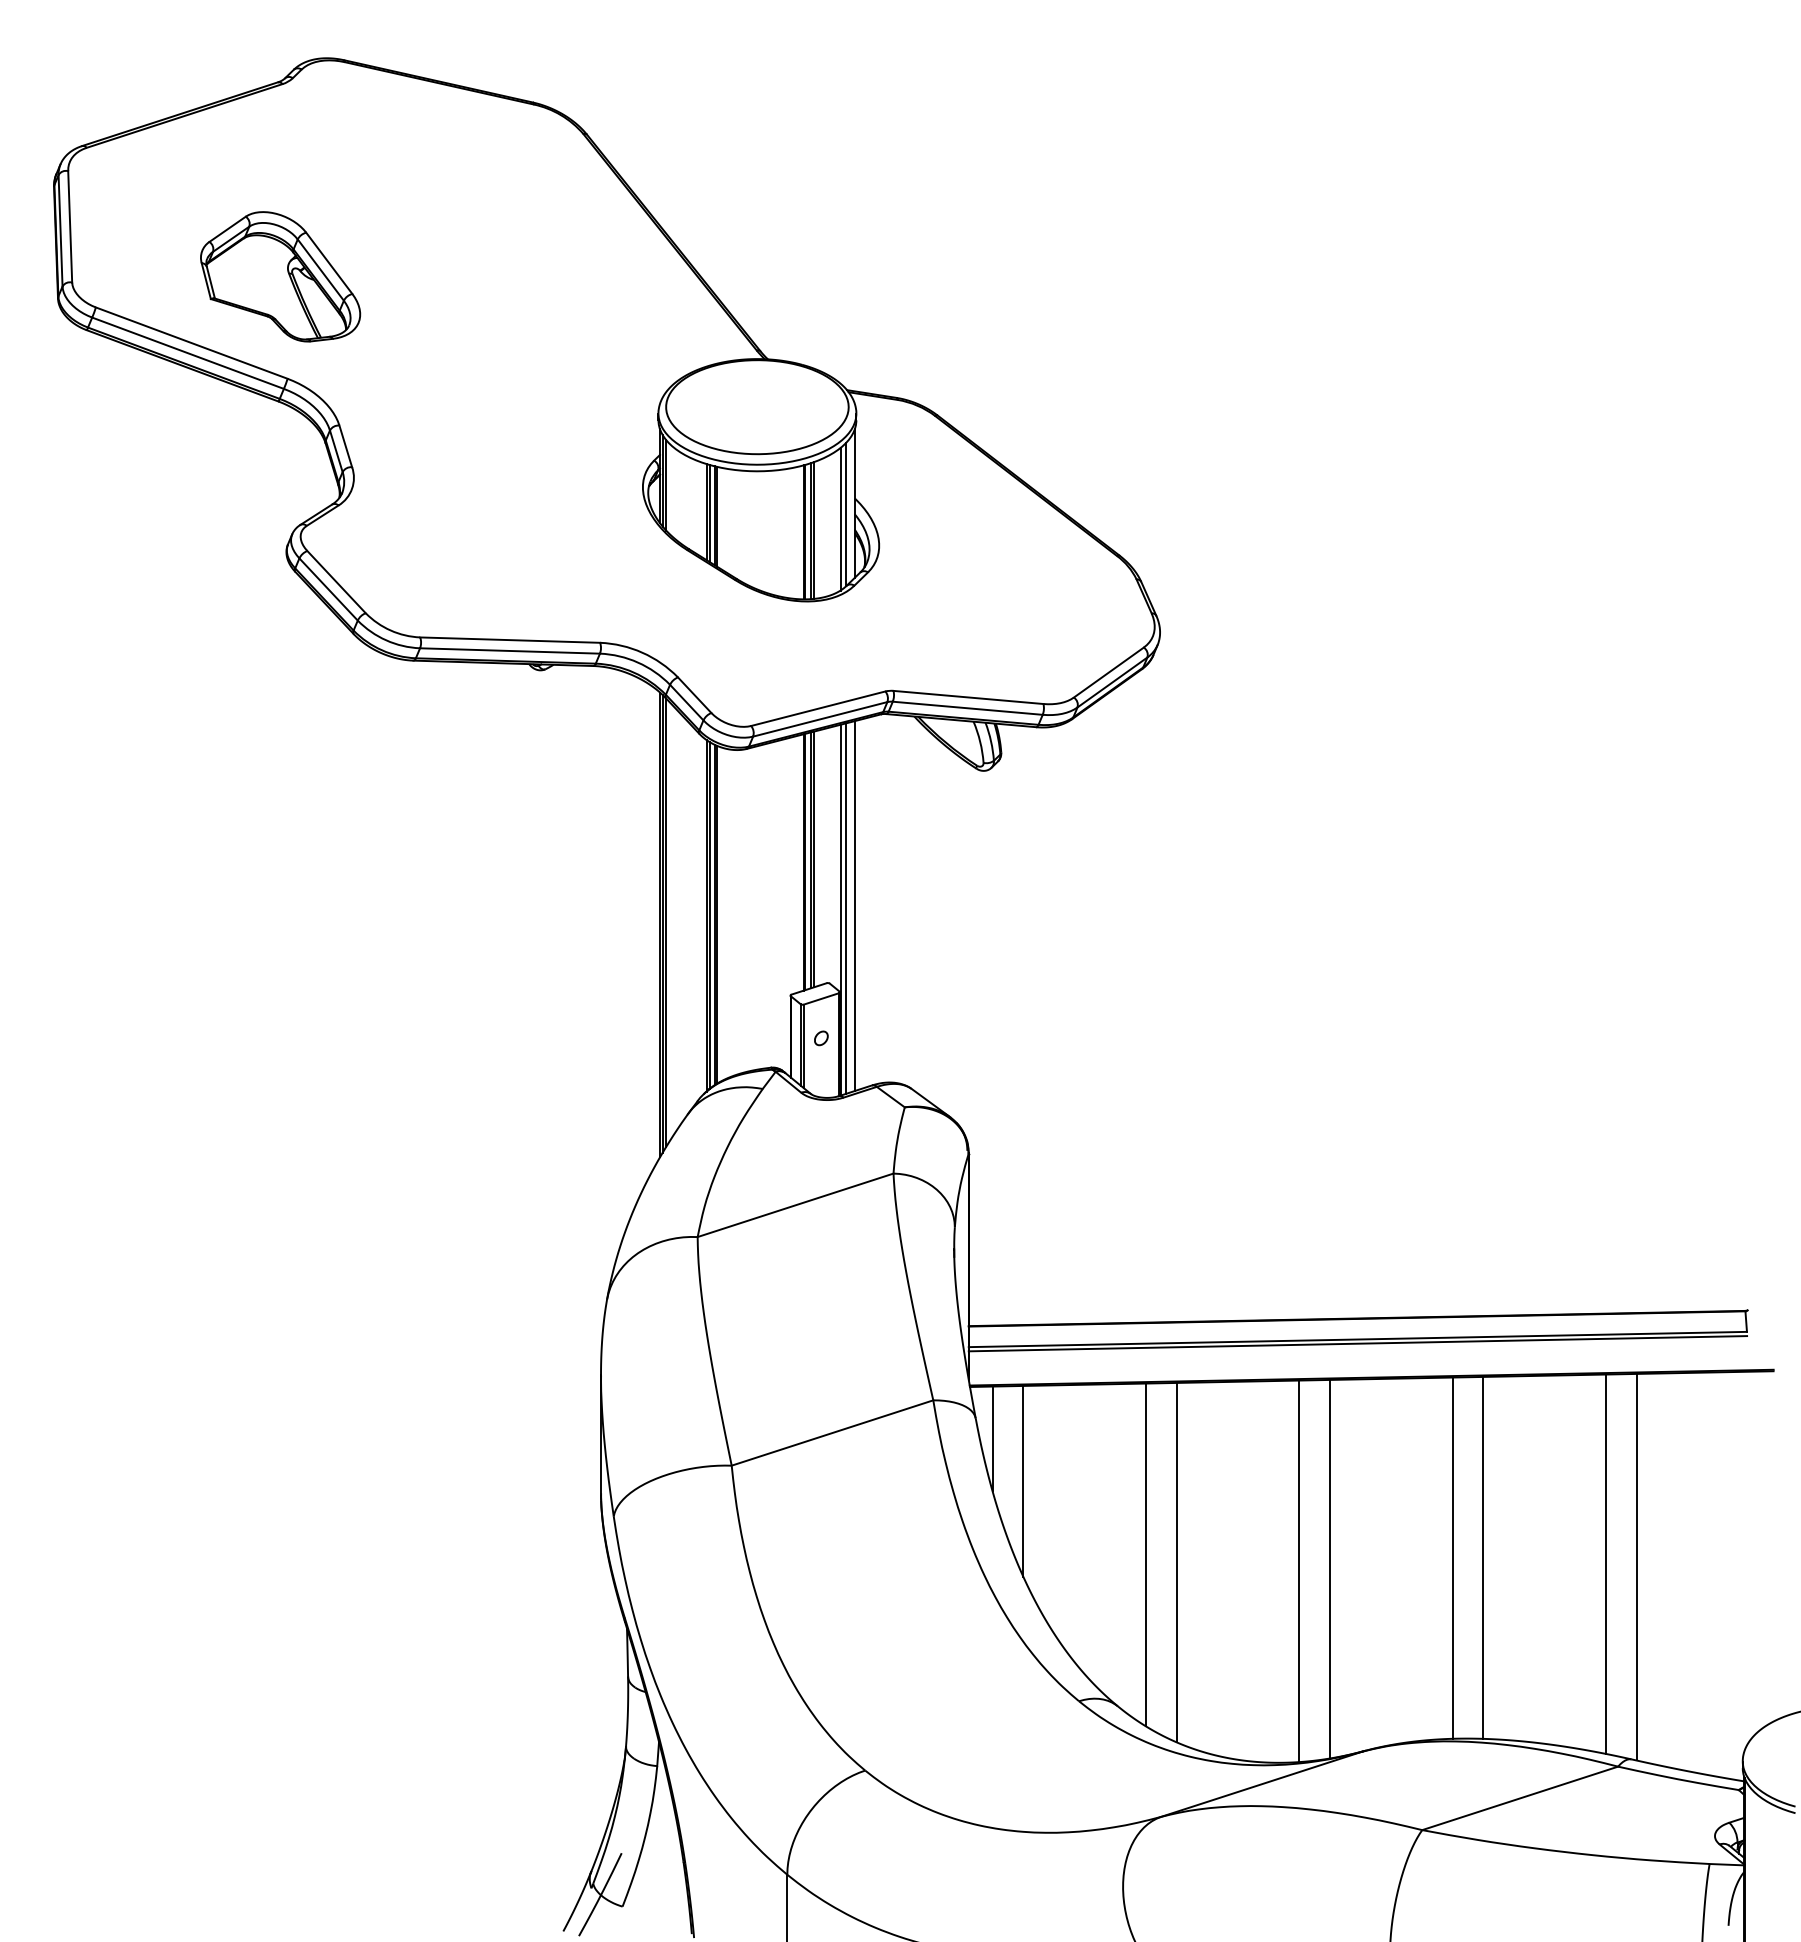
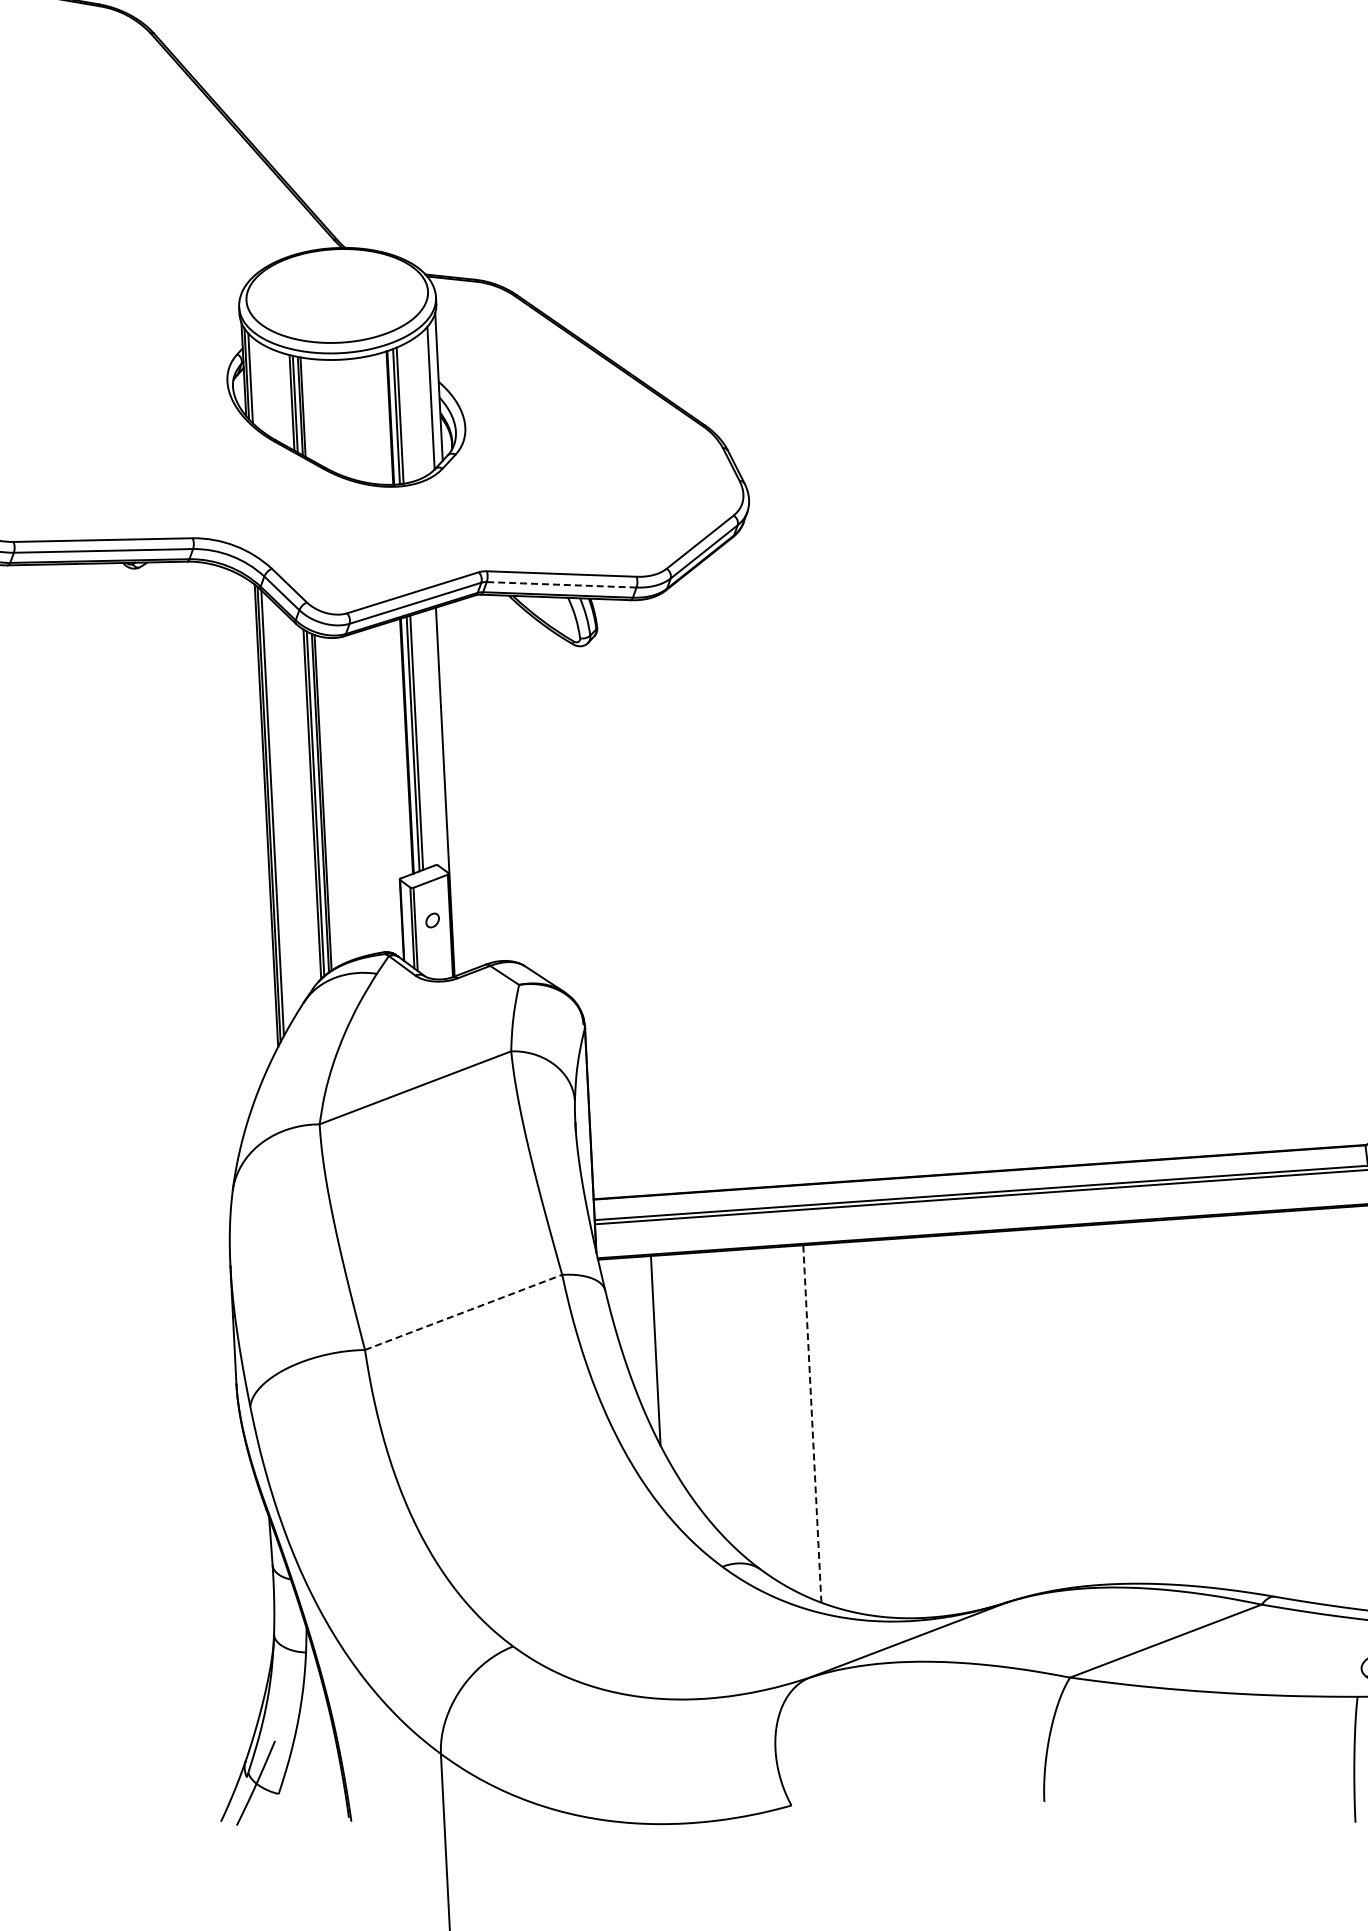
line: (840, 519) -> (425, 403), removed
line: (967, 708) -> (561, 585), solid -> dashed
line: (854, 906) -> (458, 787), removed
line: (846, 908) -> (451, 790), removed
line: (832, 1433) -> (463, 1312), solid -> dashed
line: (992, 1438) -> (623, 1309), removed
line: (1145, 1554) -> (781, 1417), removed
line: (1452, 1557) -> (1086, 1404), removed
line: (1483, 1557) -> (1117, 1403), removed
line: (1176, 1562) -> (812, 1423), solid -> dashed
line: (1605, 1563) -> (1238, 1403), removed
line: (1636, 1566) -> (1269, 1404), removed
line: (1329, 1568) -> (964, 1422), removed
line: (1299, 1571) -> (935, 1426), removed

